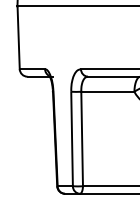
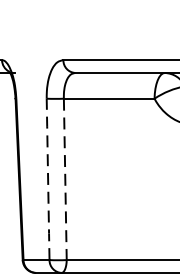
line: (72, 138) -> (48, 178), solid -> dashed
line: (82, 139) -> (65, 180), solid -> dashed

